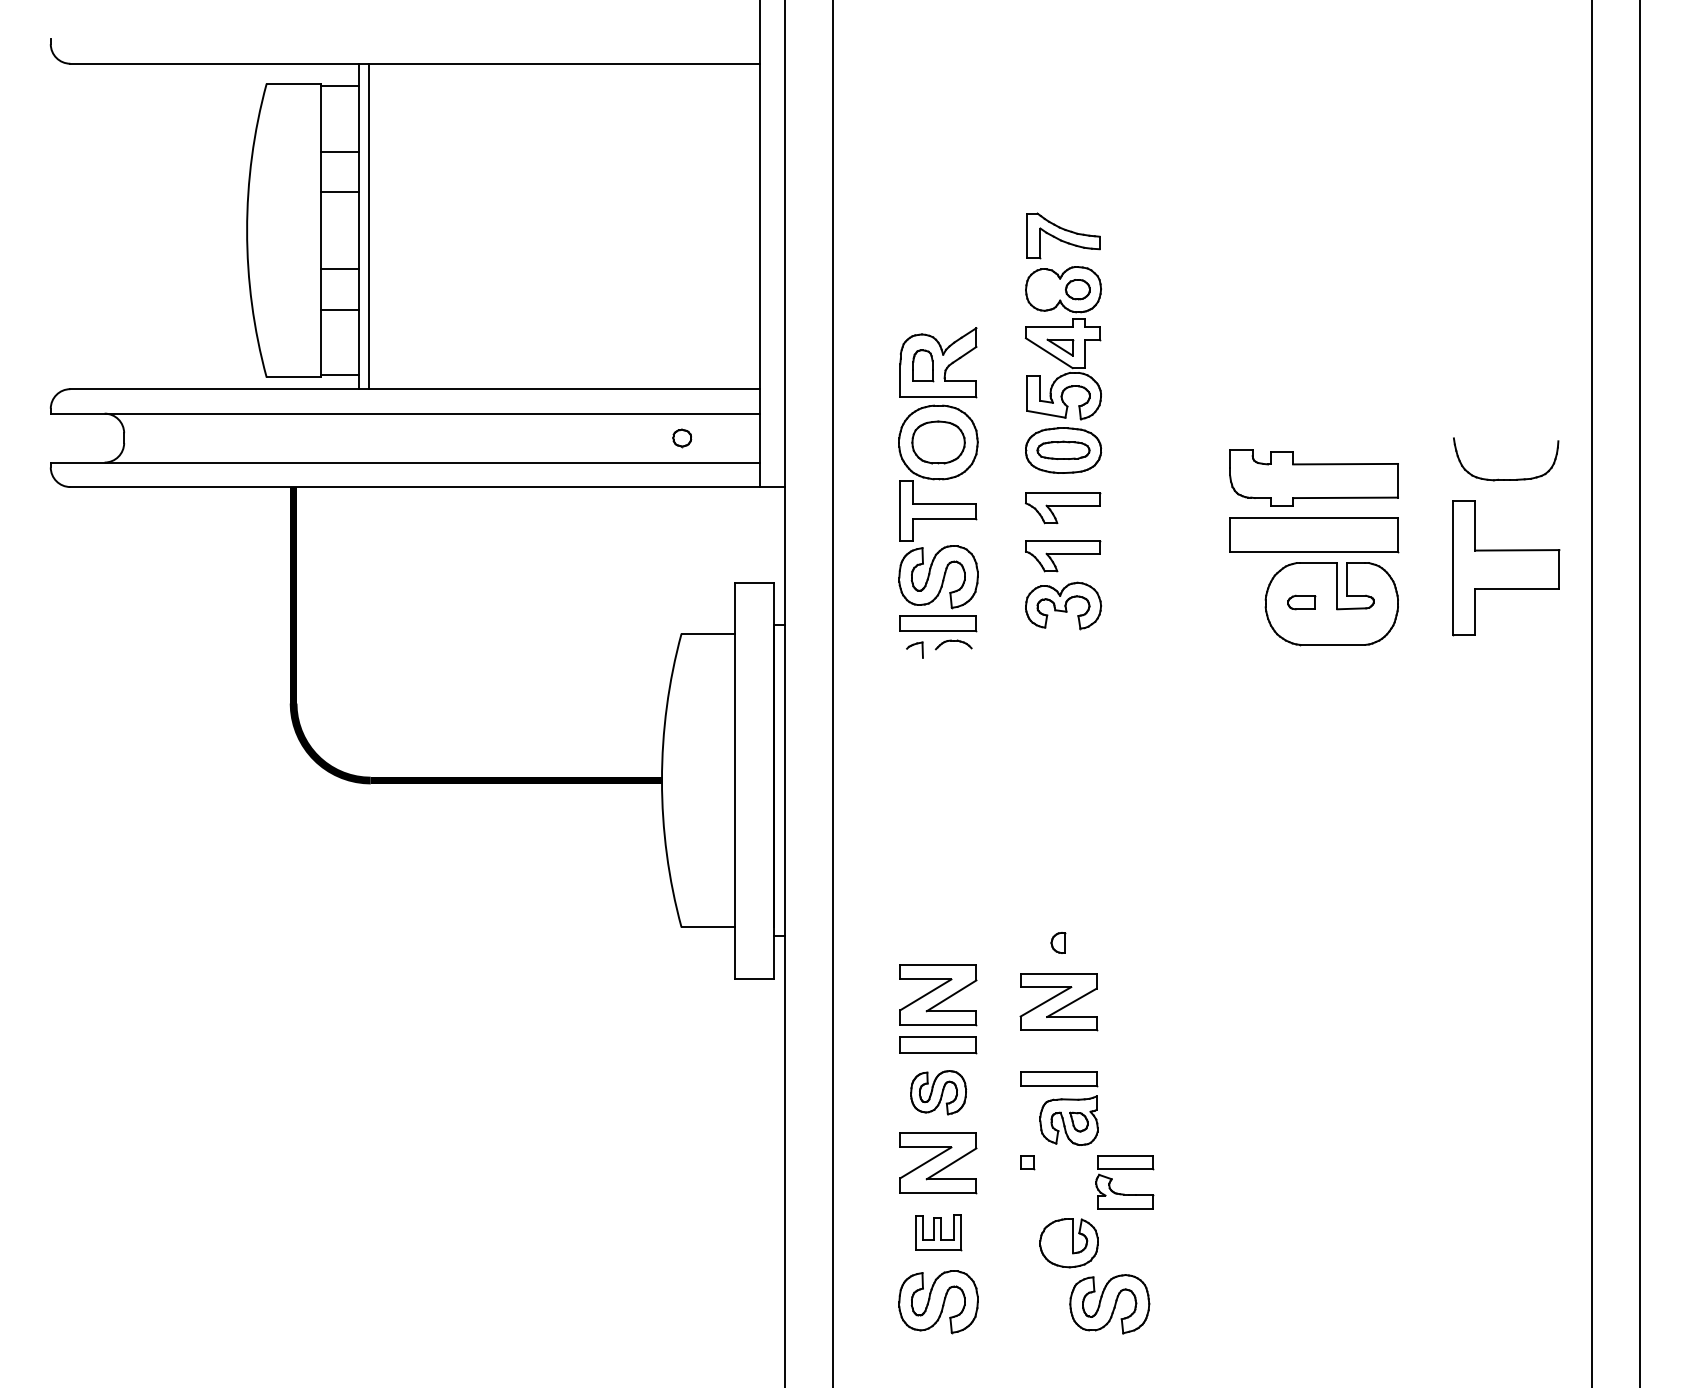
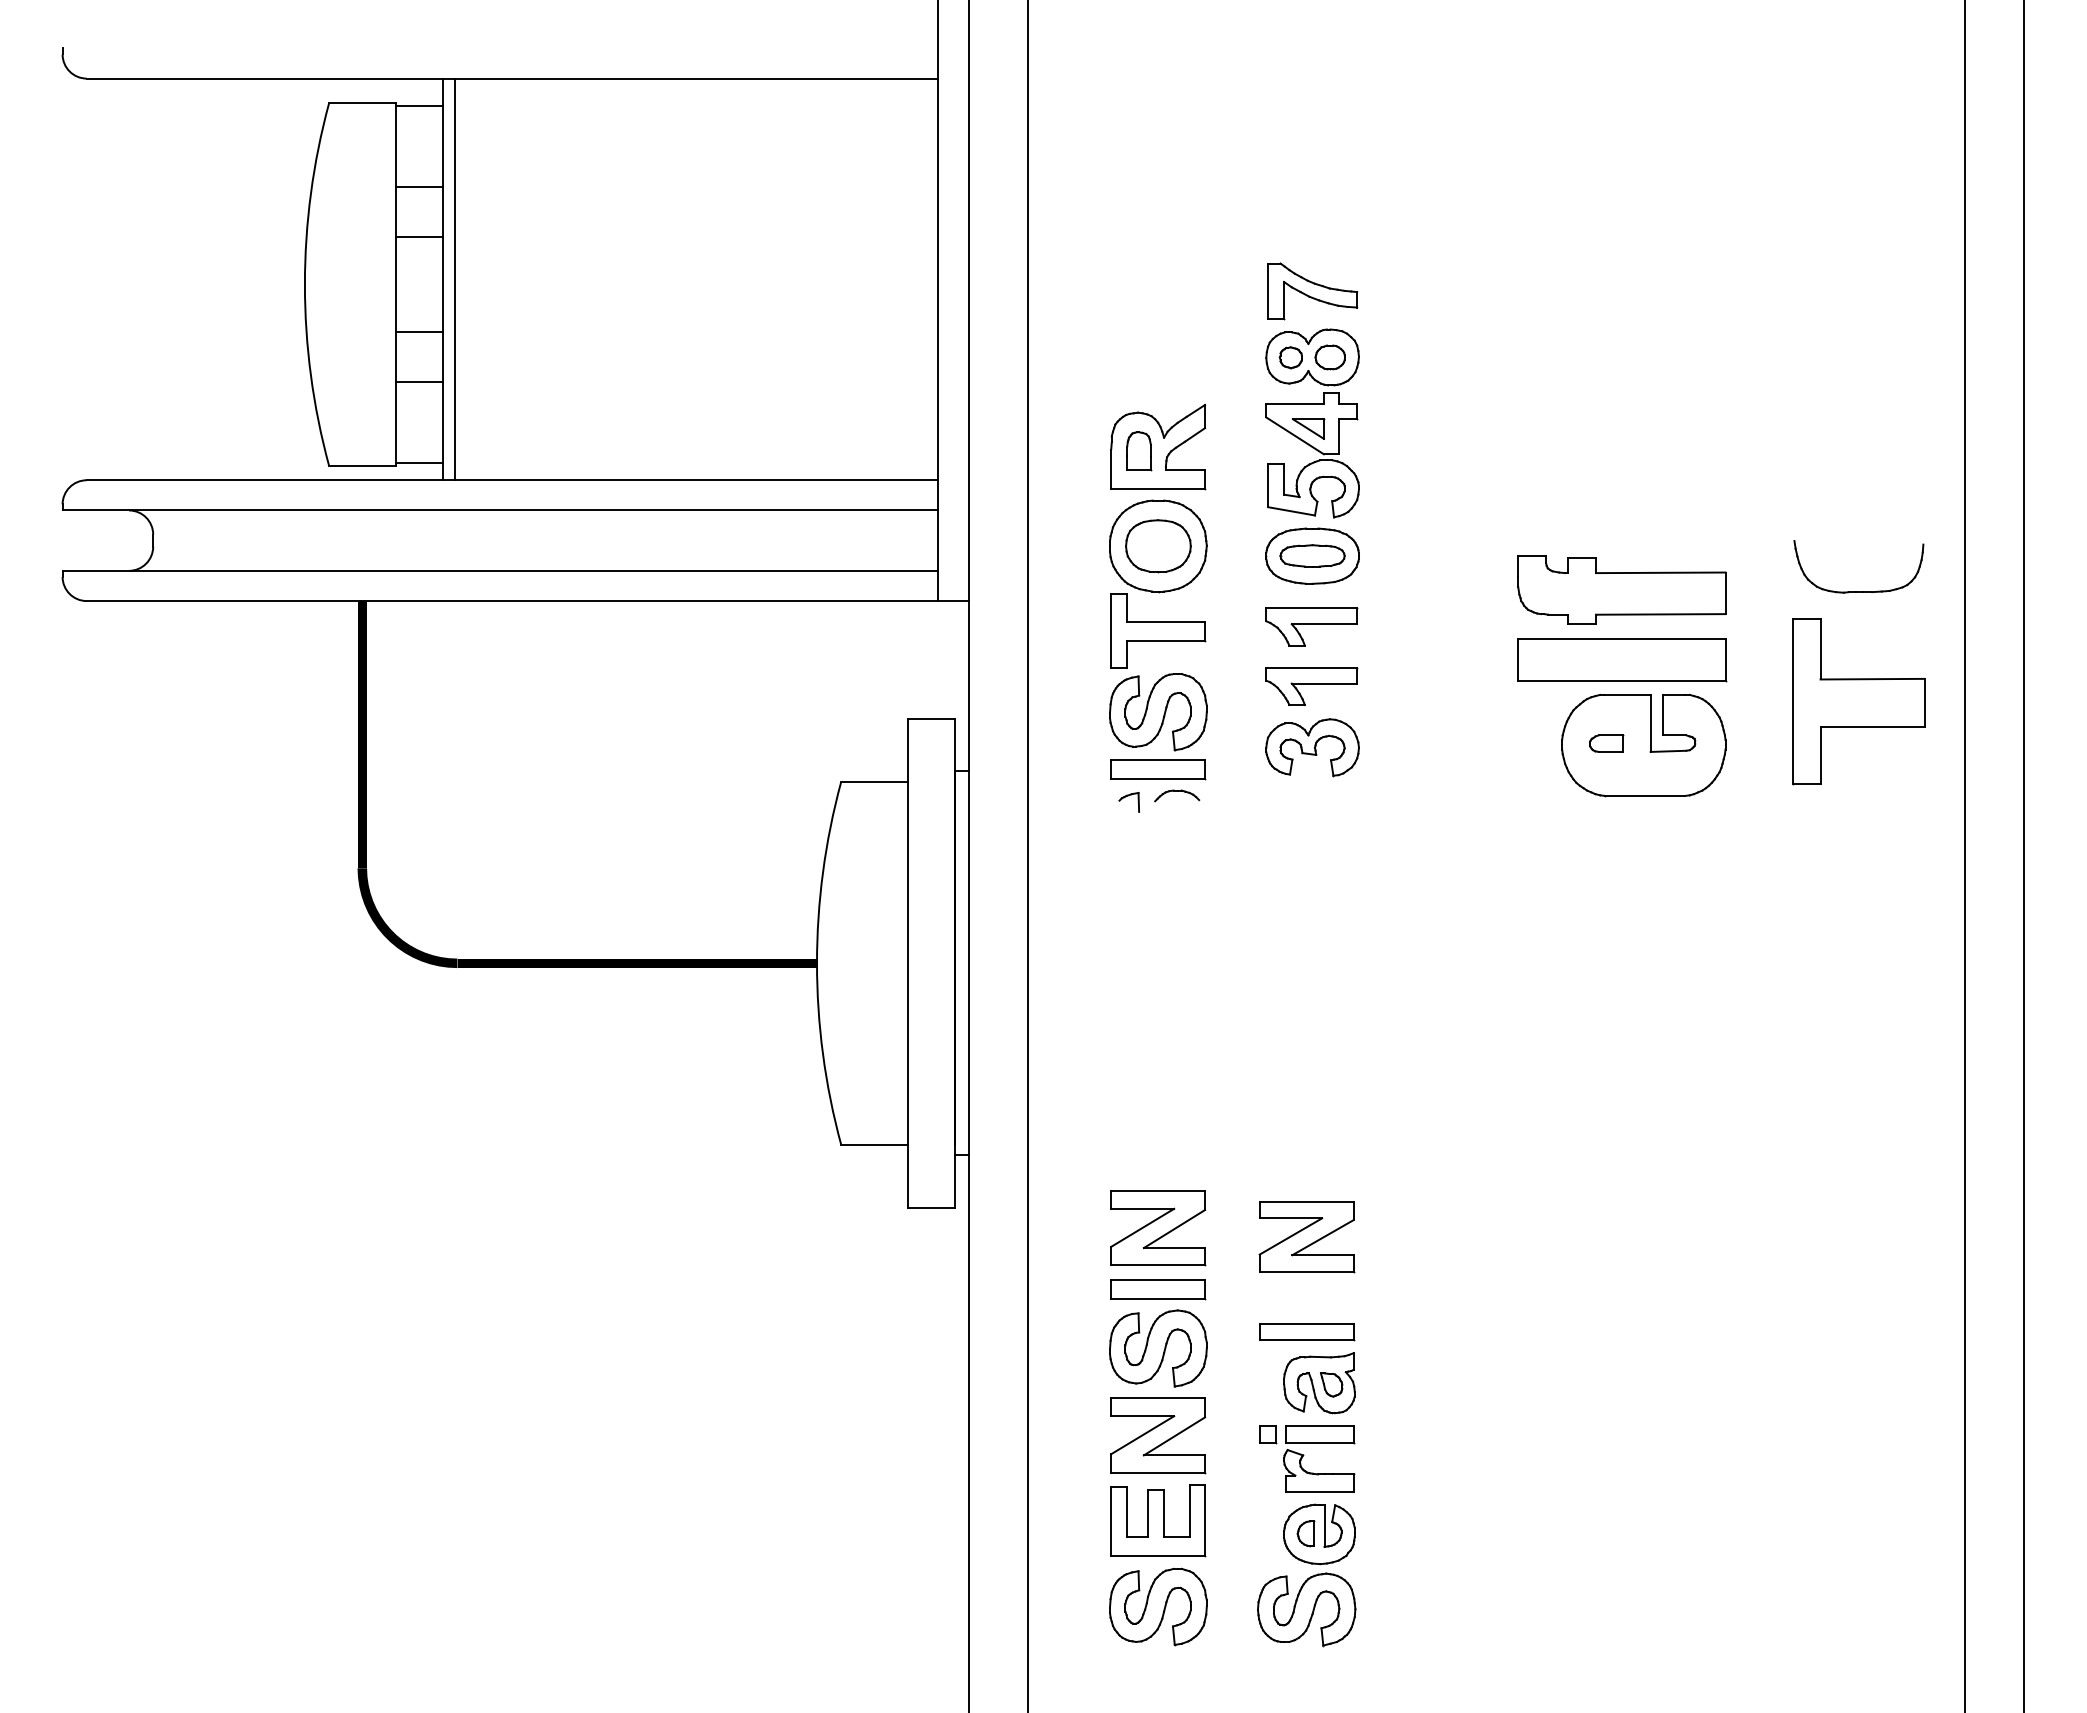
part: (681, 437) -> (1290, 357), moved
part: (1057, 942) -> (1305, 1533), moved
part: (938, 1092) -> (1158, 1348), size x1.43
part: (1125, 1169) -> (1319, 1443), moved
part: (938, 1231) -> (1158, 1520), size x1.67
part: (1109, 1304) -> (1306, 1609), moved

